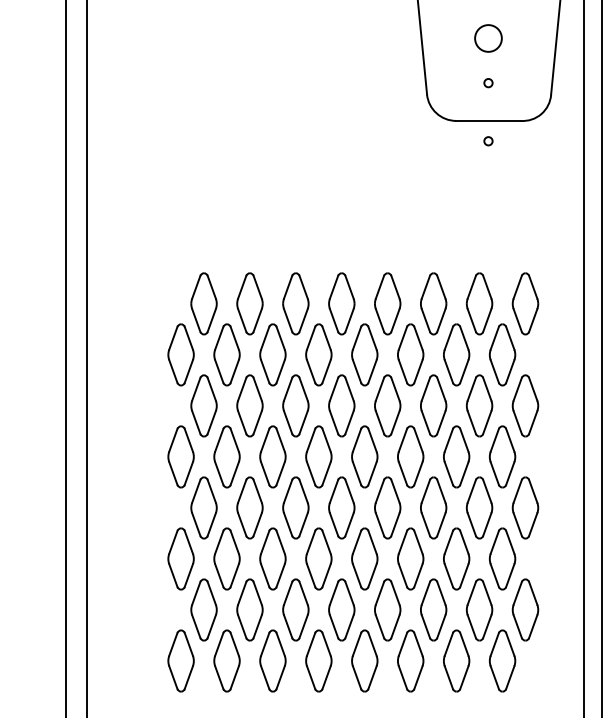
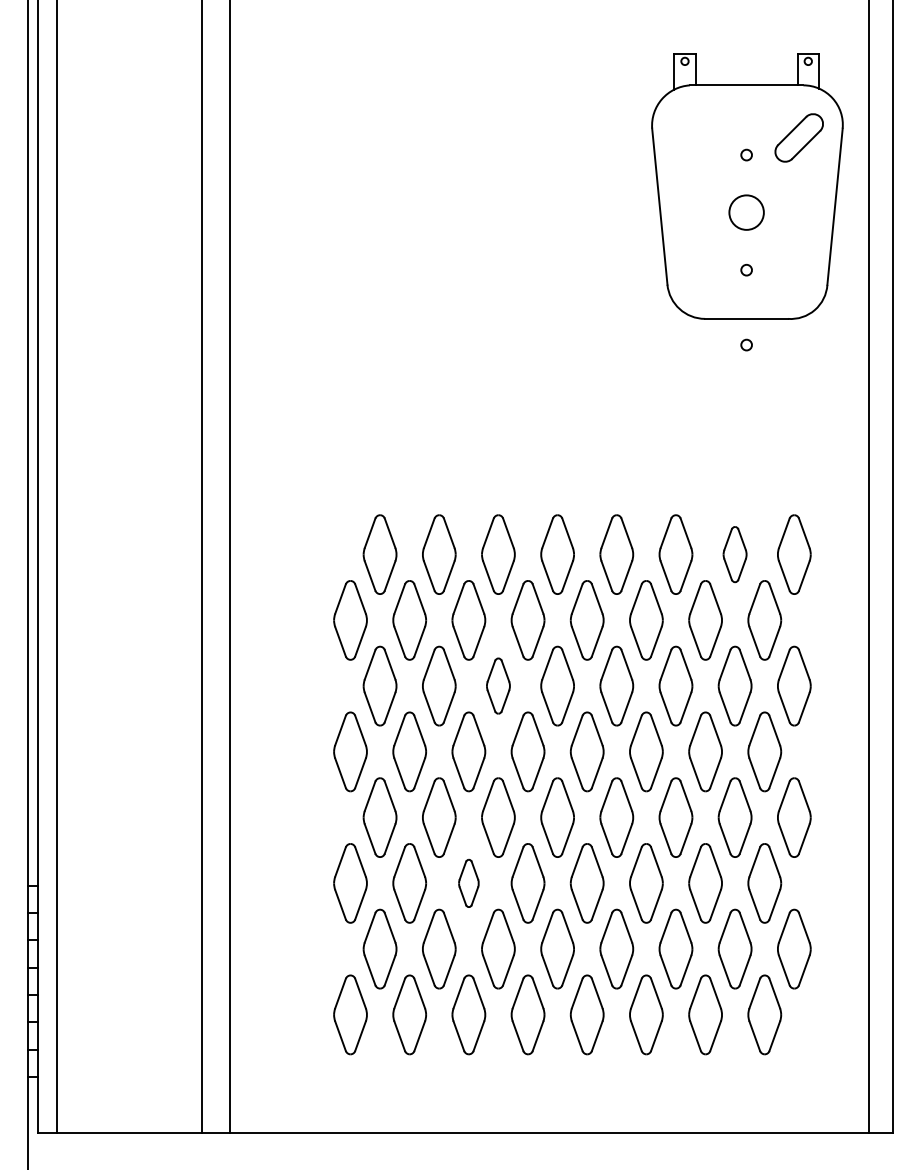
part: (479, 303) -> (734, 554), size x0.7
part: (295, 405) -> (498, 685), size x0.7
part: (272, 559) -> (468, 883), size x0.6

